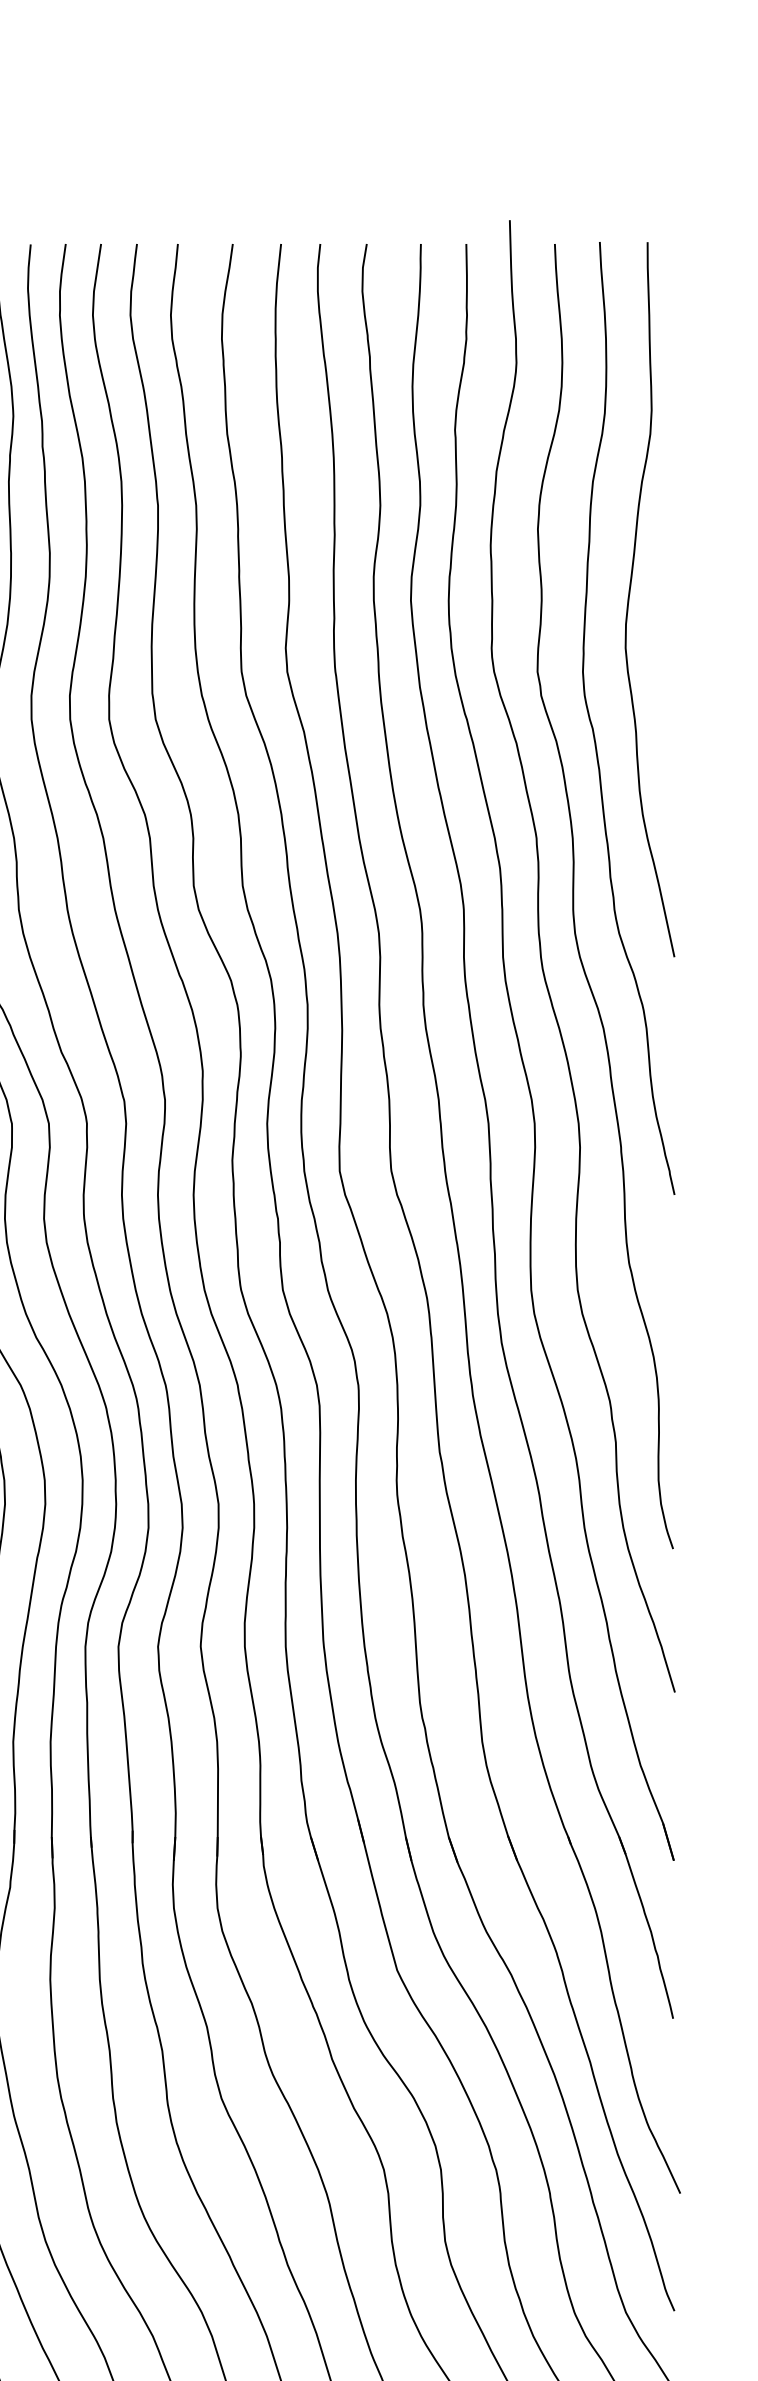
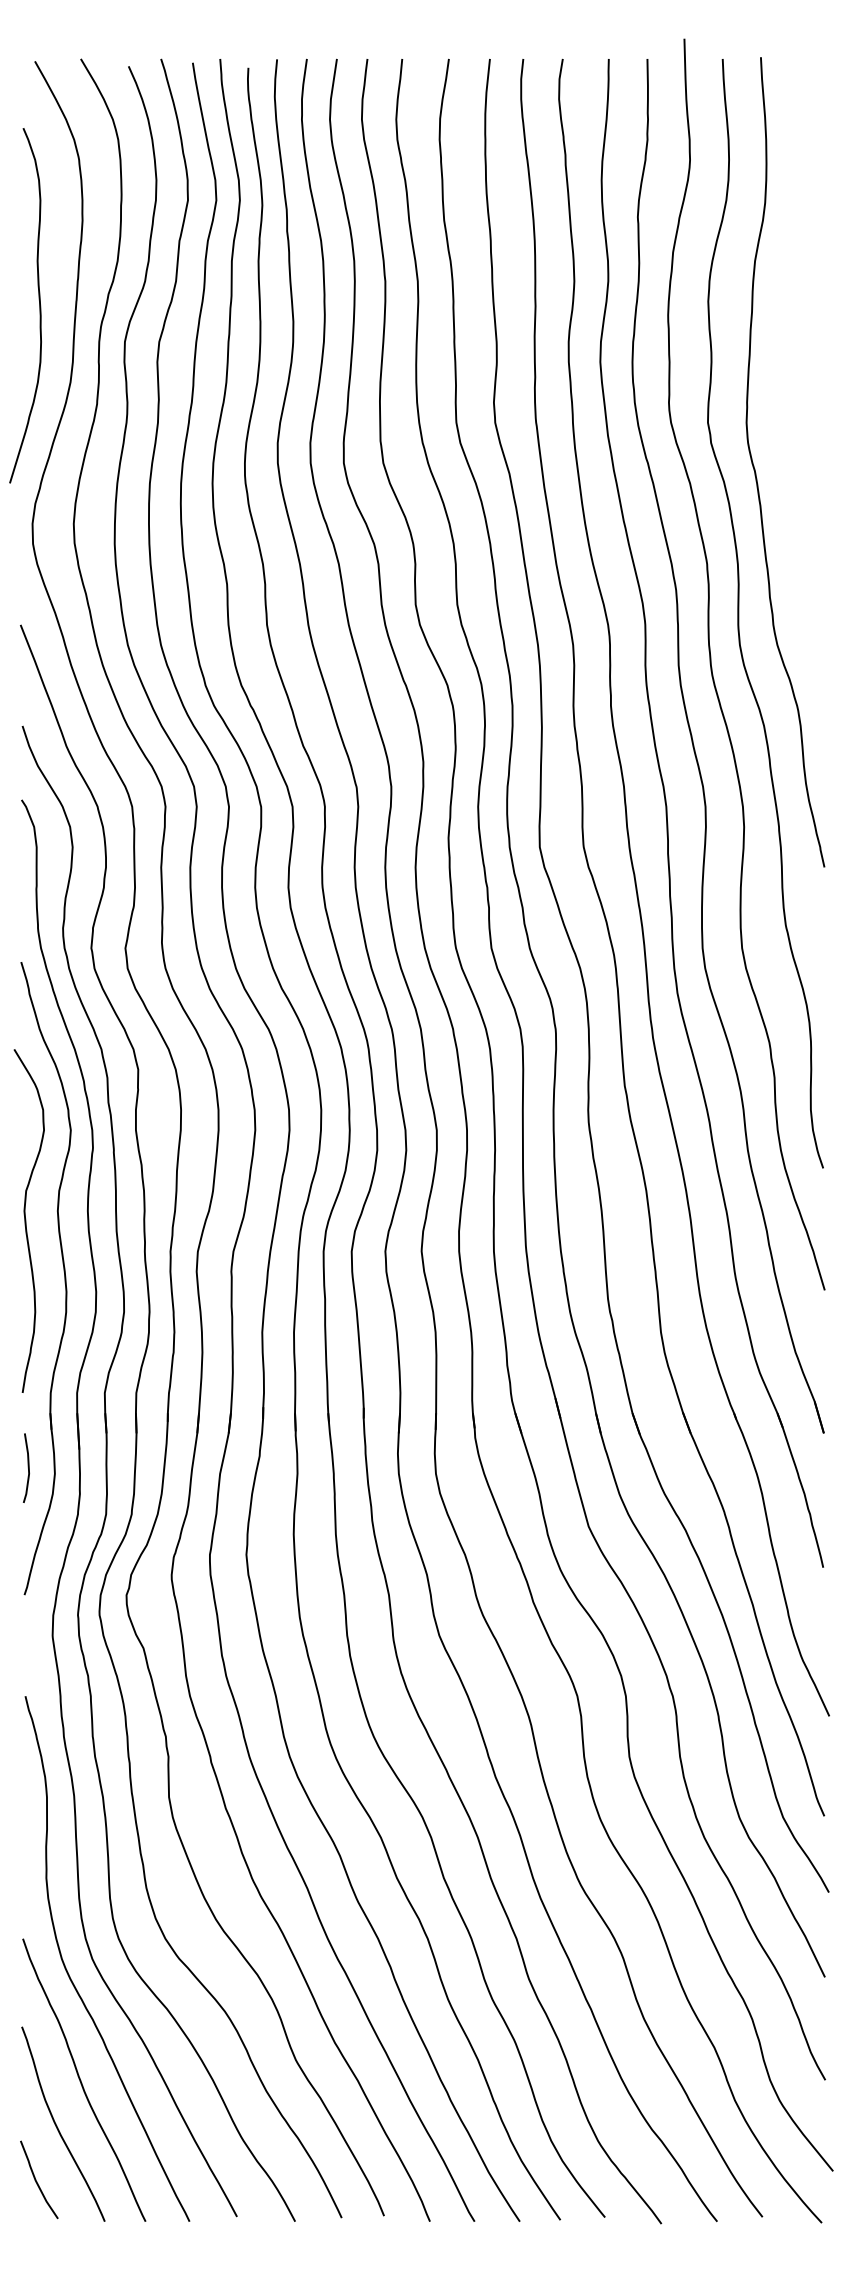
curve: (629, 599) -> (786, 361), removed

